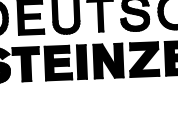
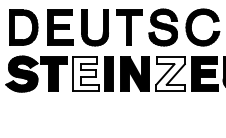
fill: (144, 59) -> (170, 73), removed
fill: (58, 62) -> (85, 73), removed

